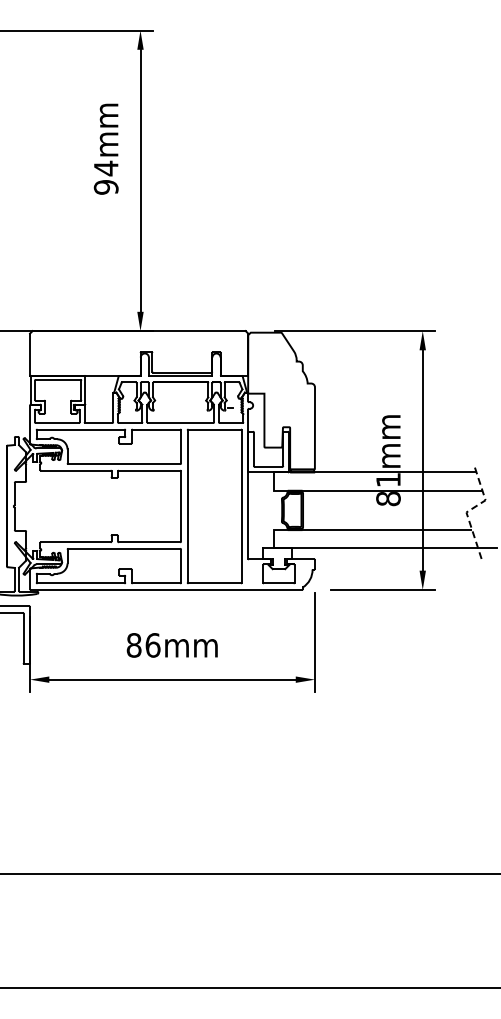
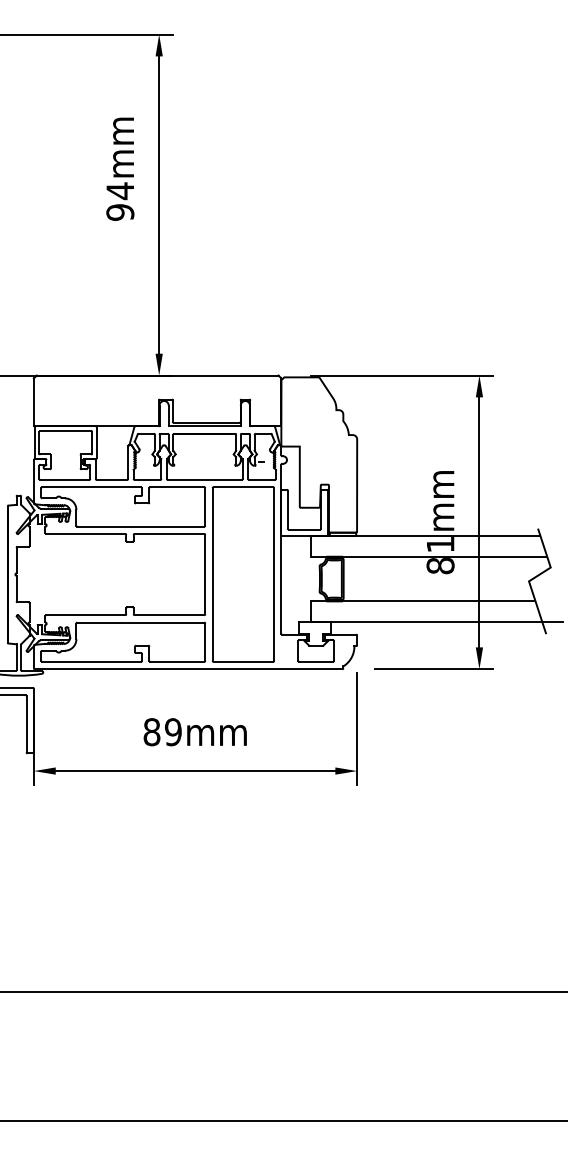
line: (471, 509) -> (534, 578), dashed -> solid
text: (152, 645) -> (172, 732), 86mm -> 89mm

